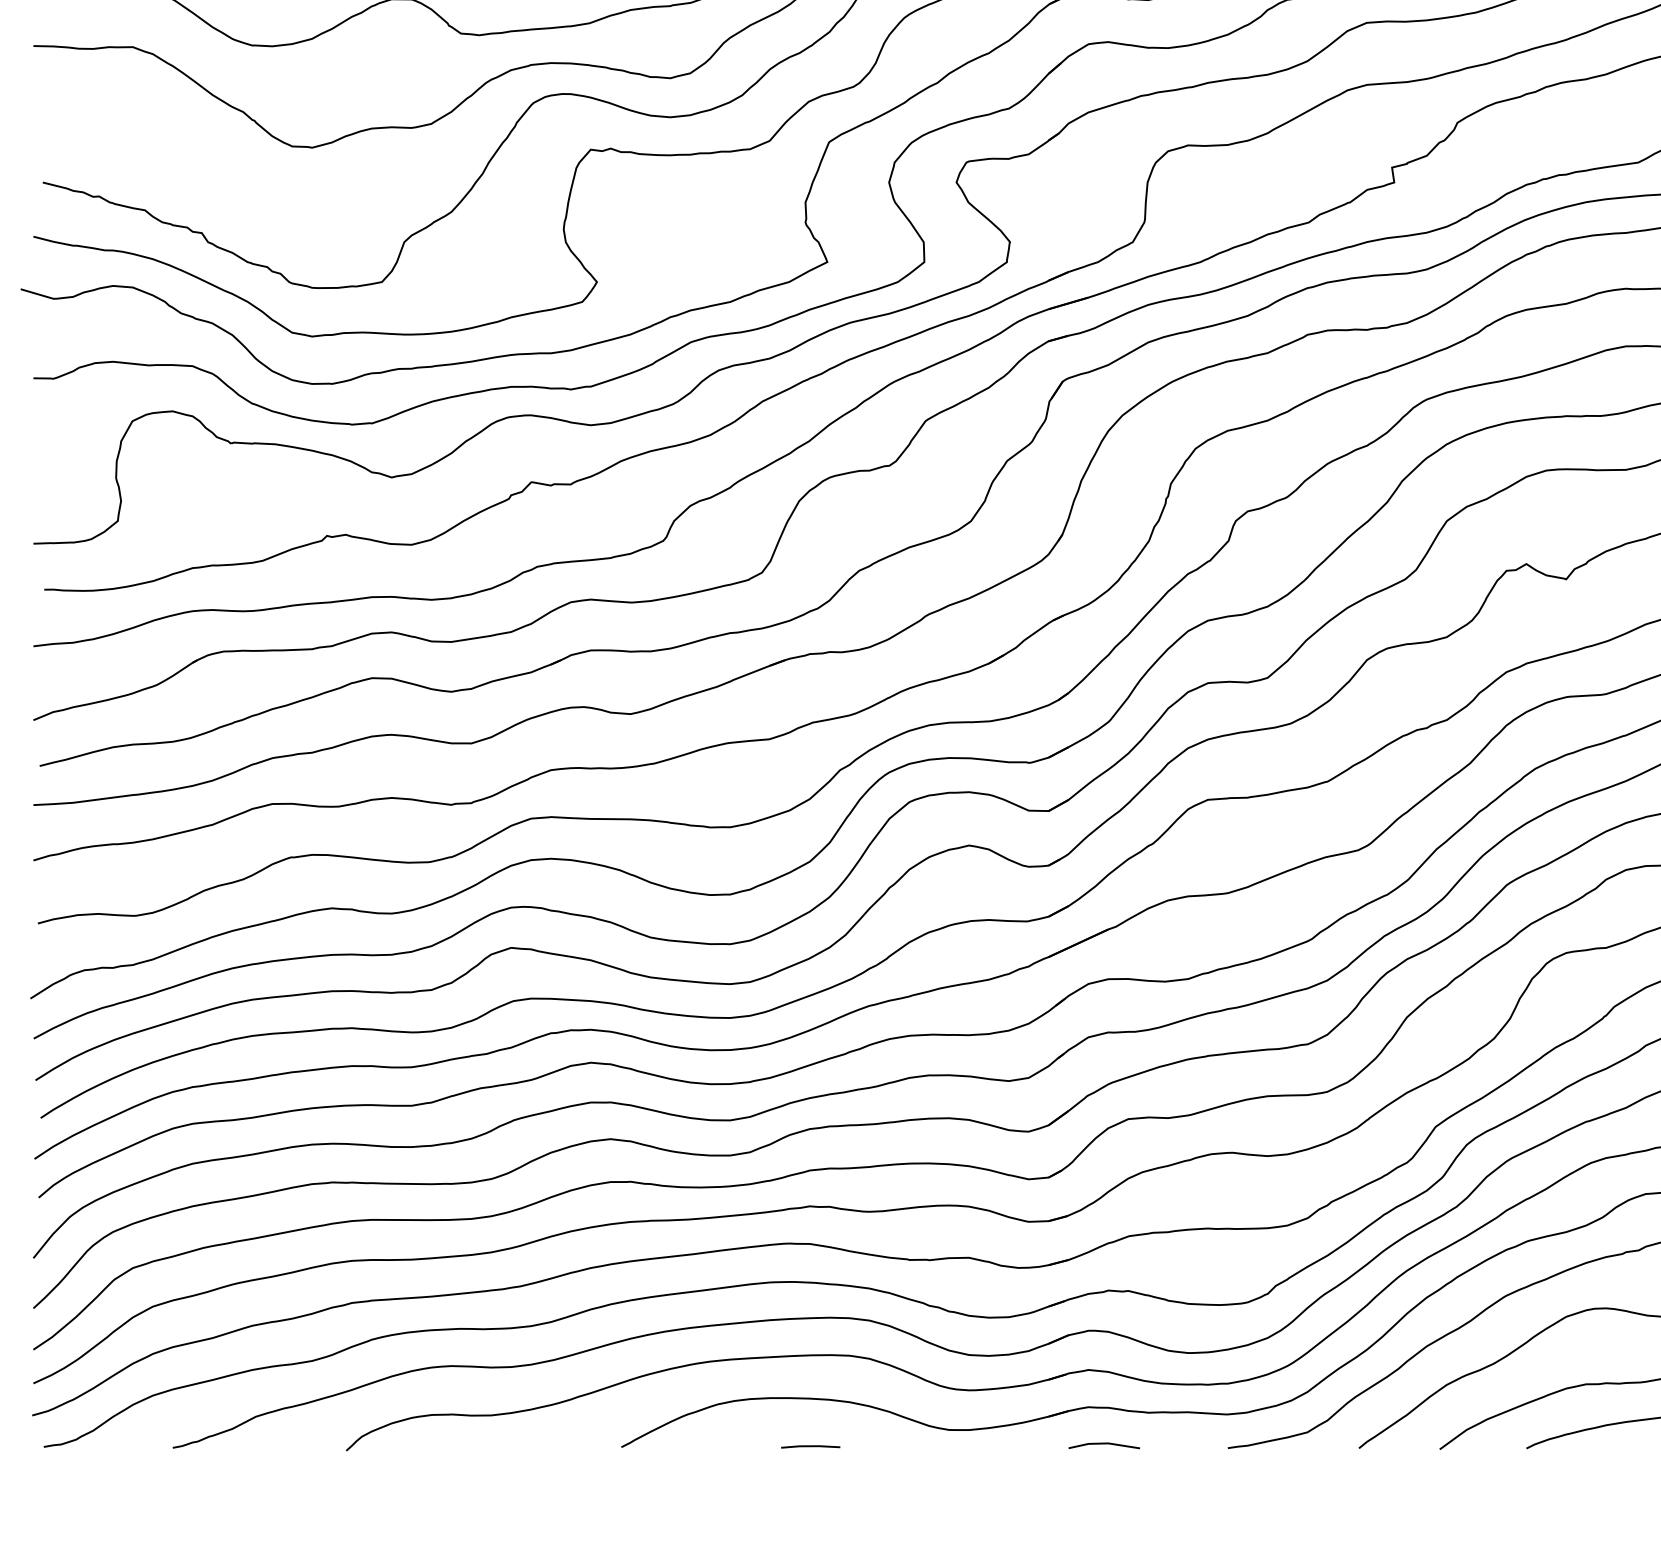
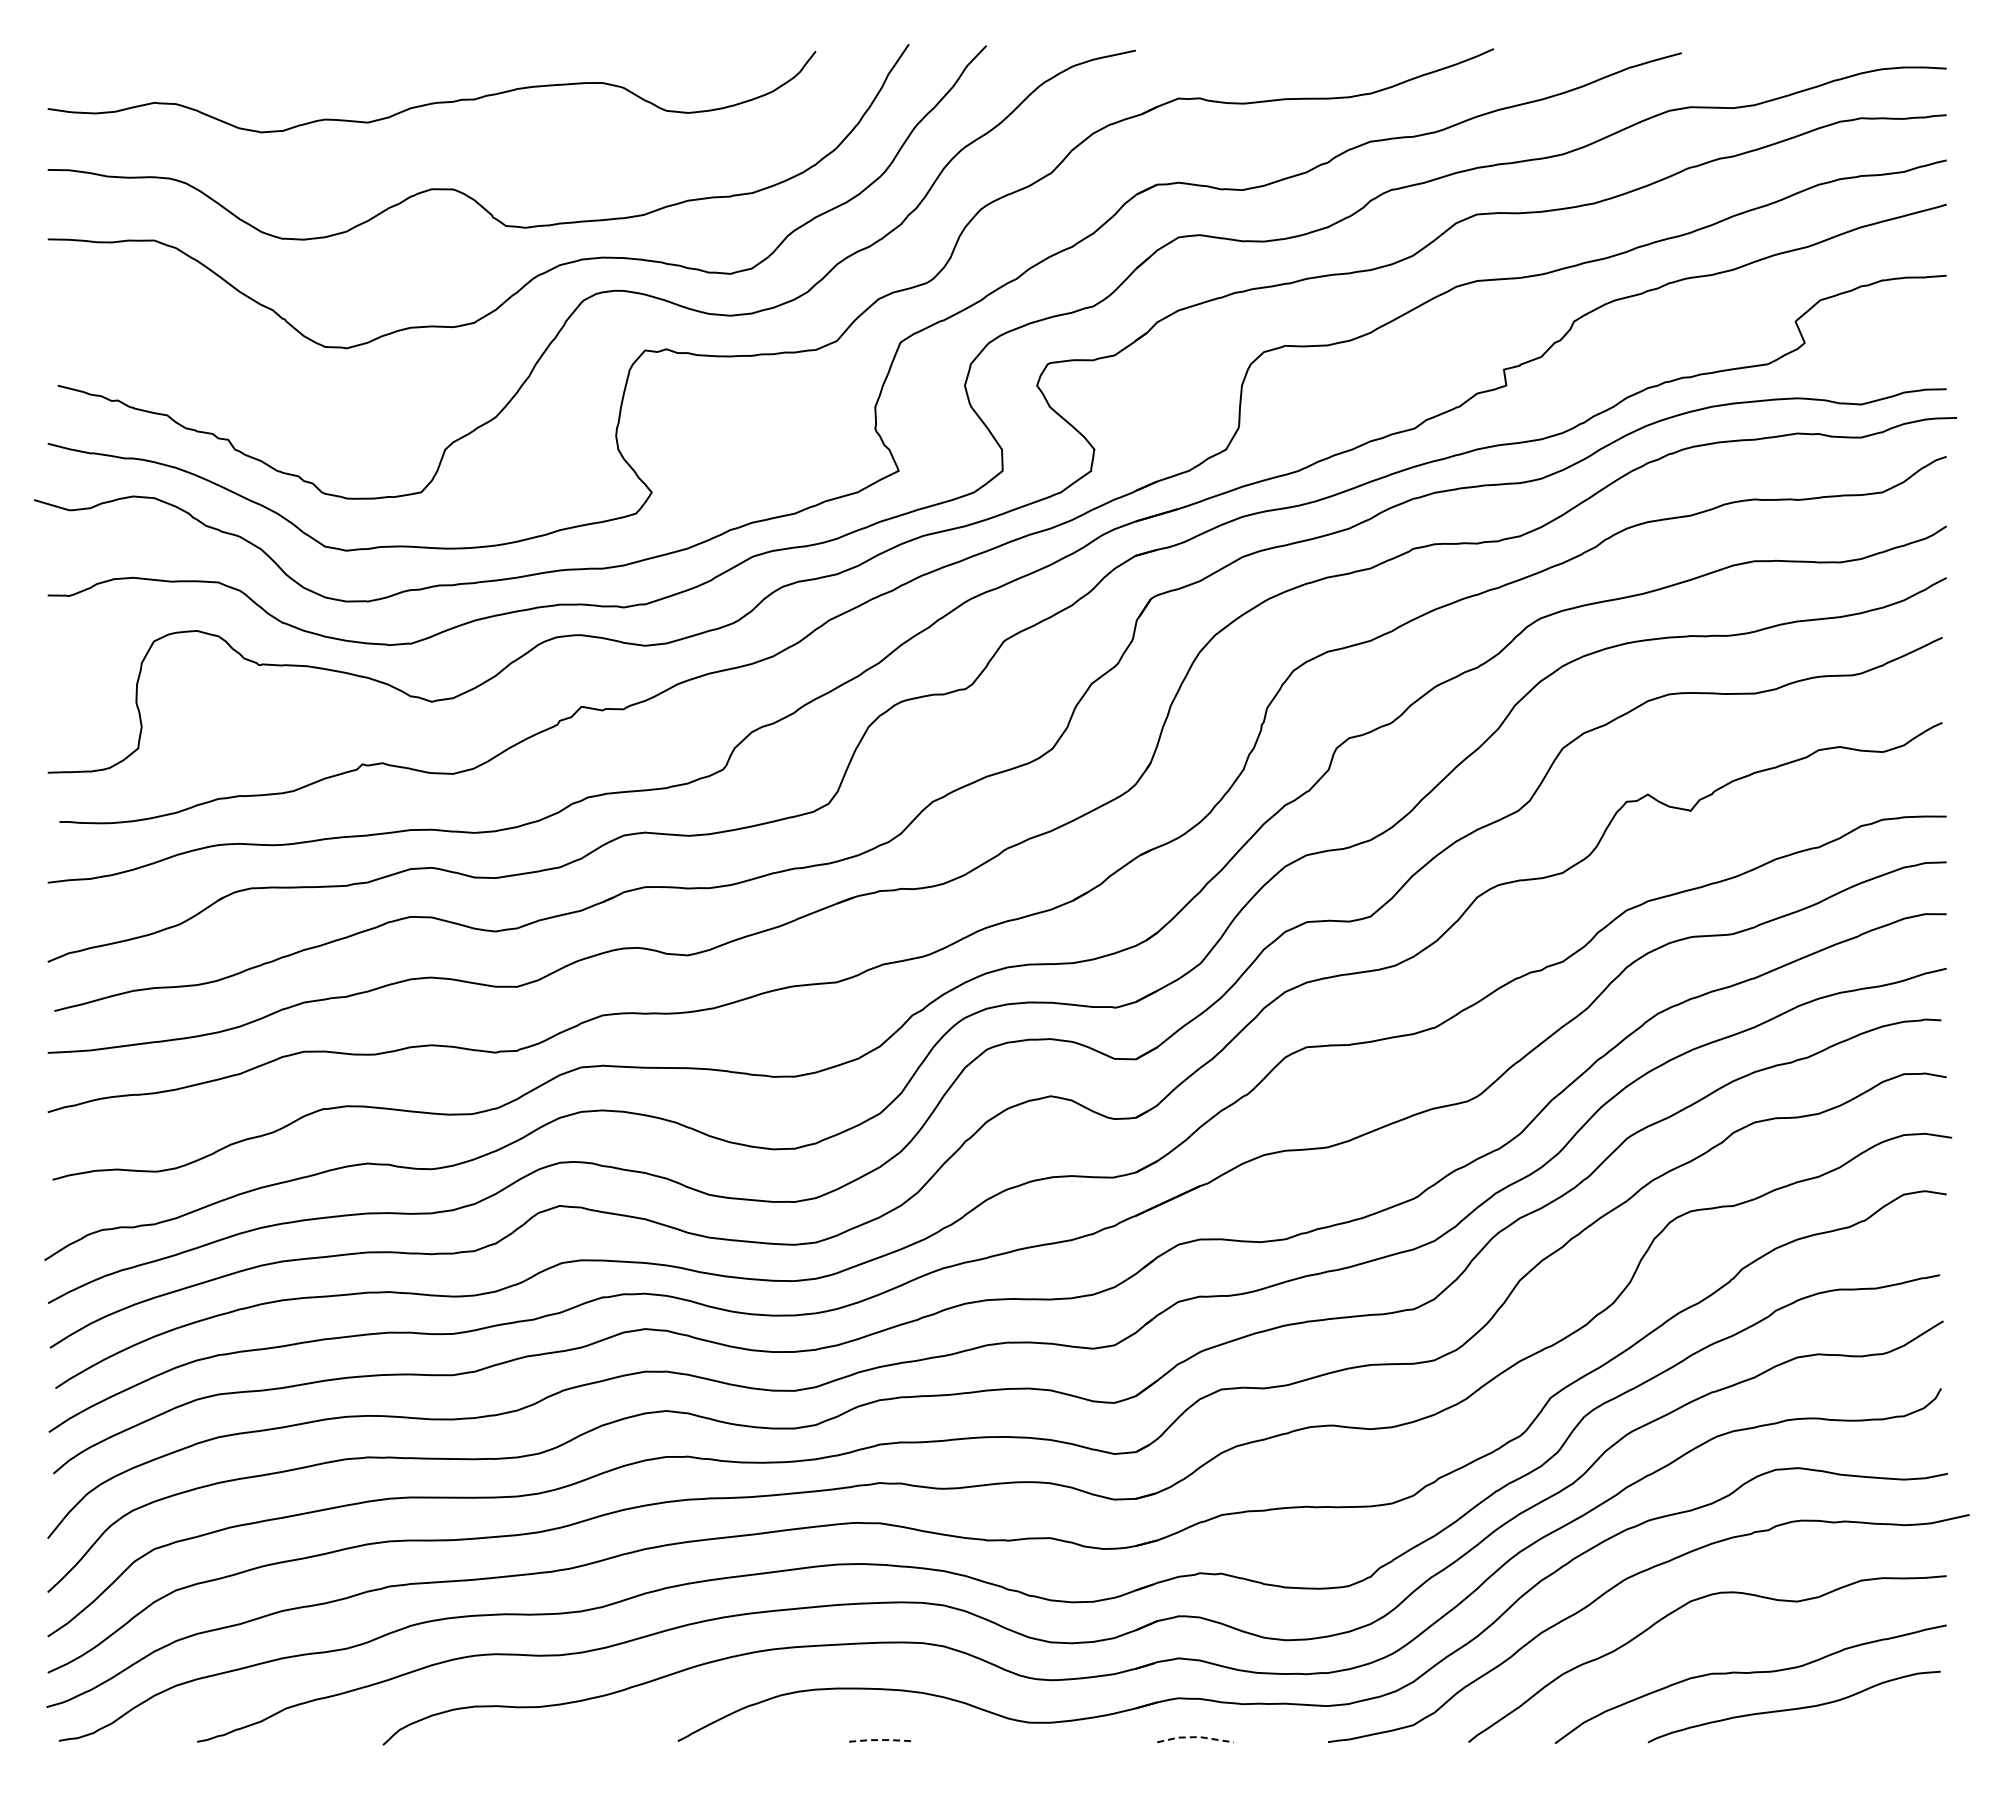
line: (1105, 1443) -> (1196, 1737), solid -> dashed
line: (811, 1446) -> (881, 1740), solid -> dashed

